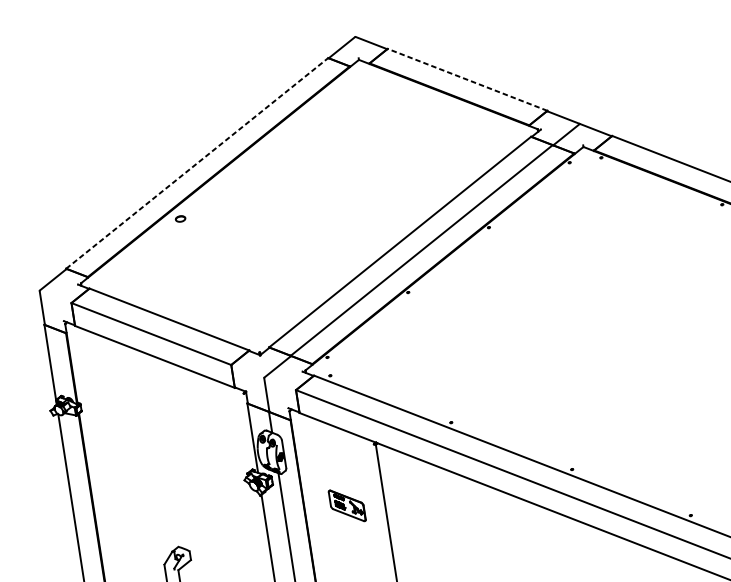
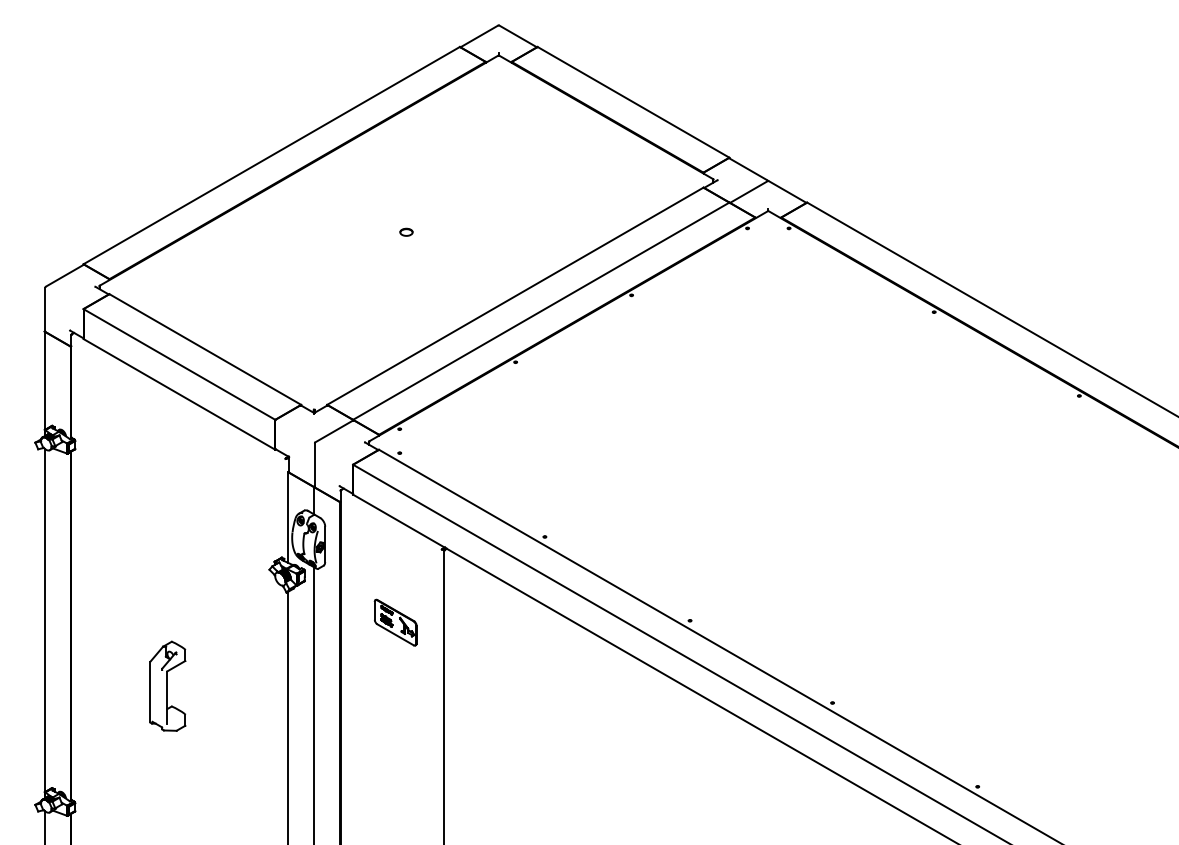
line: (467, 79) -> (633, 102), dashed -> solid
line: (197, 163) -> (272, 155), dashed -> solid
part: (180, 218) -> (406, 231), moved

